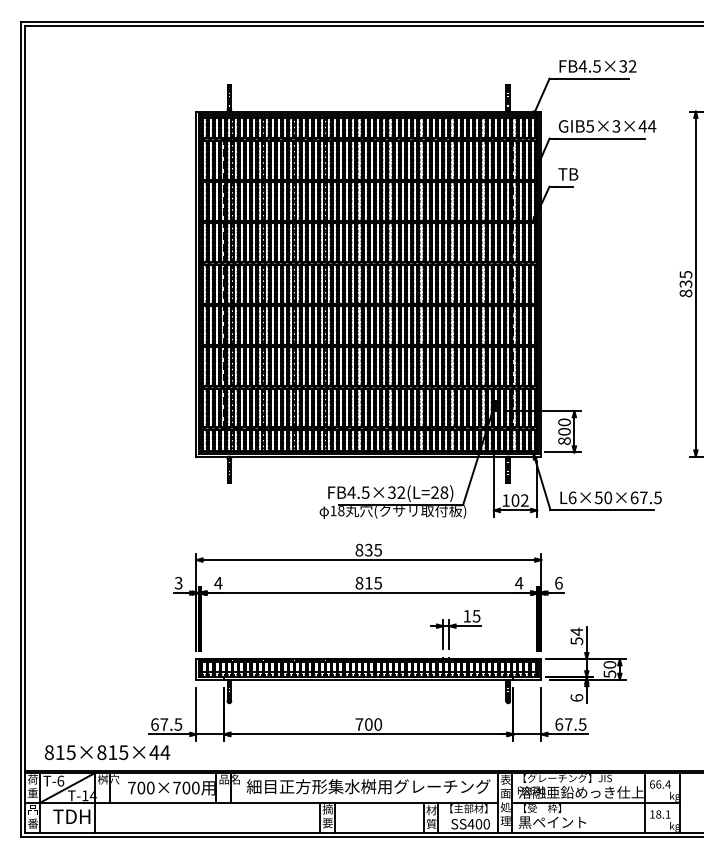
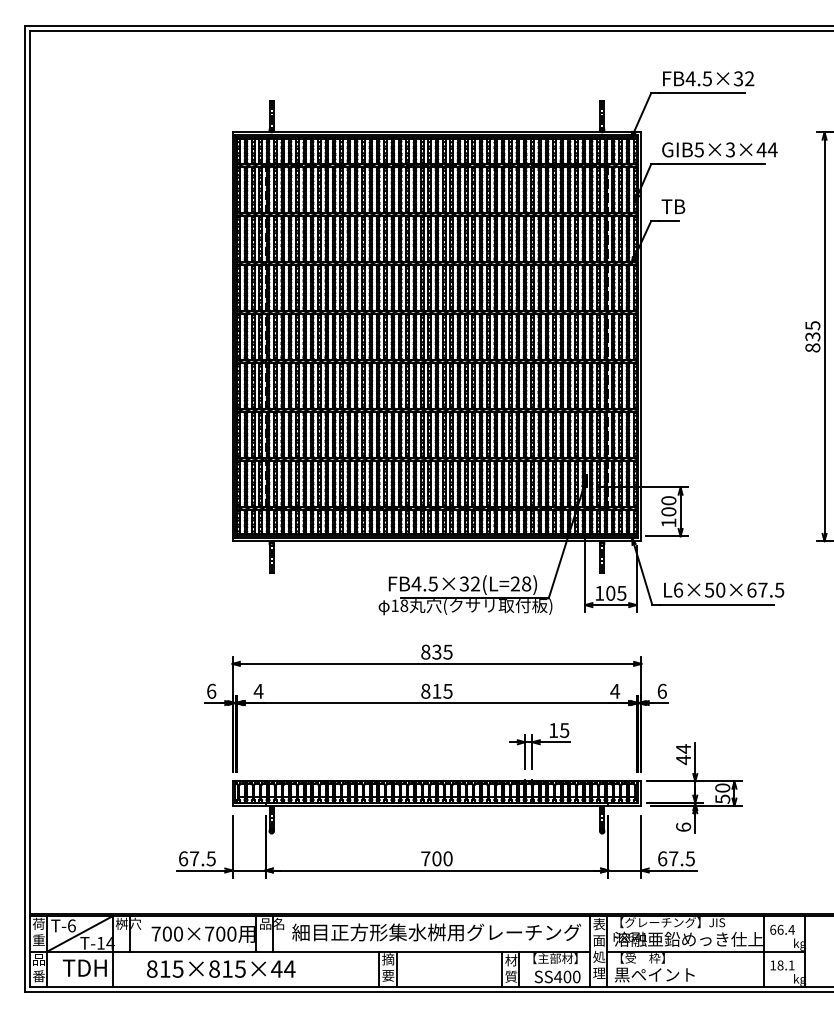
text: (564, 440) -> (668, 522), 800 -> 100
text: (524, 499) -> (621, 592), 102 -> 105
text: (178, 582) -> (211, 690), 3 -> 6
text: (576, 641) -> (683, 760), 54 -> 44
text: (107, 752) -> (221, 968), moved

